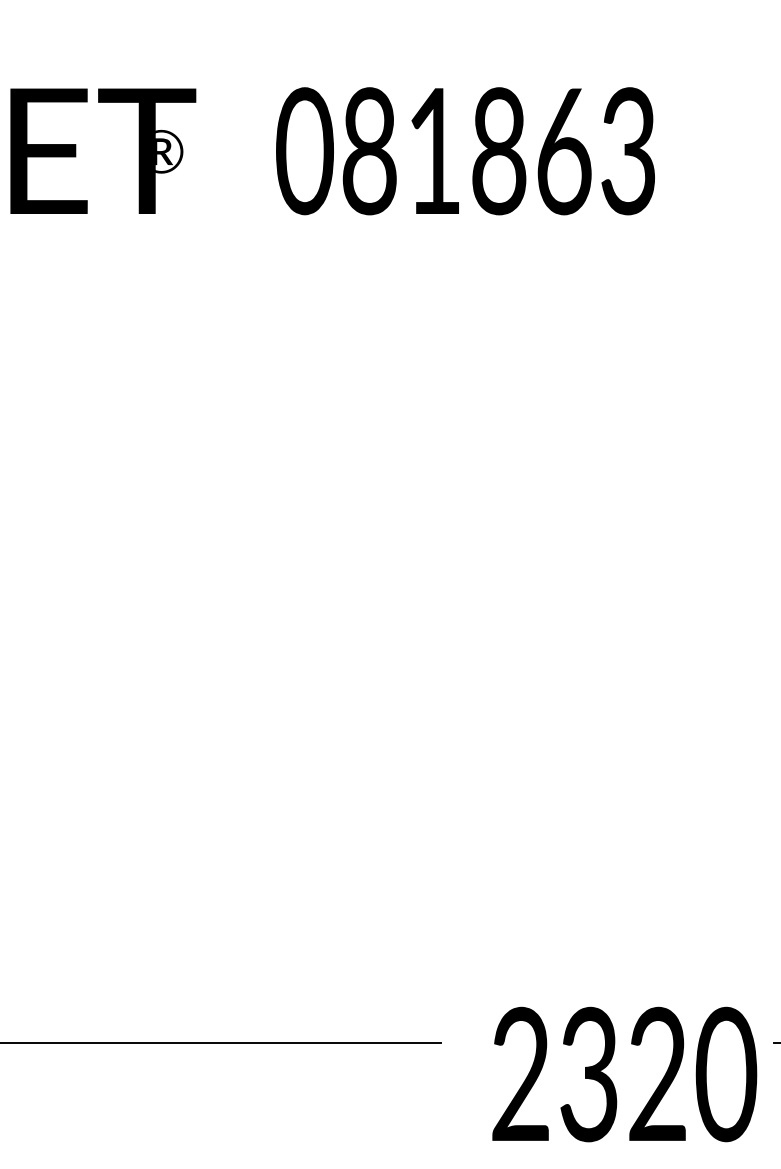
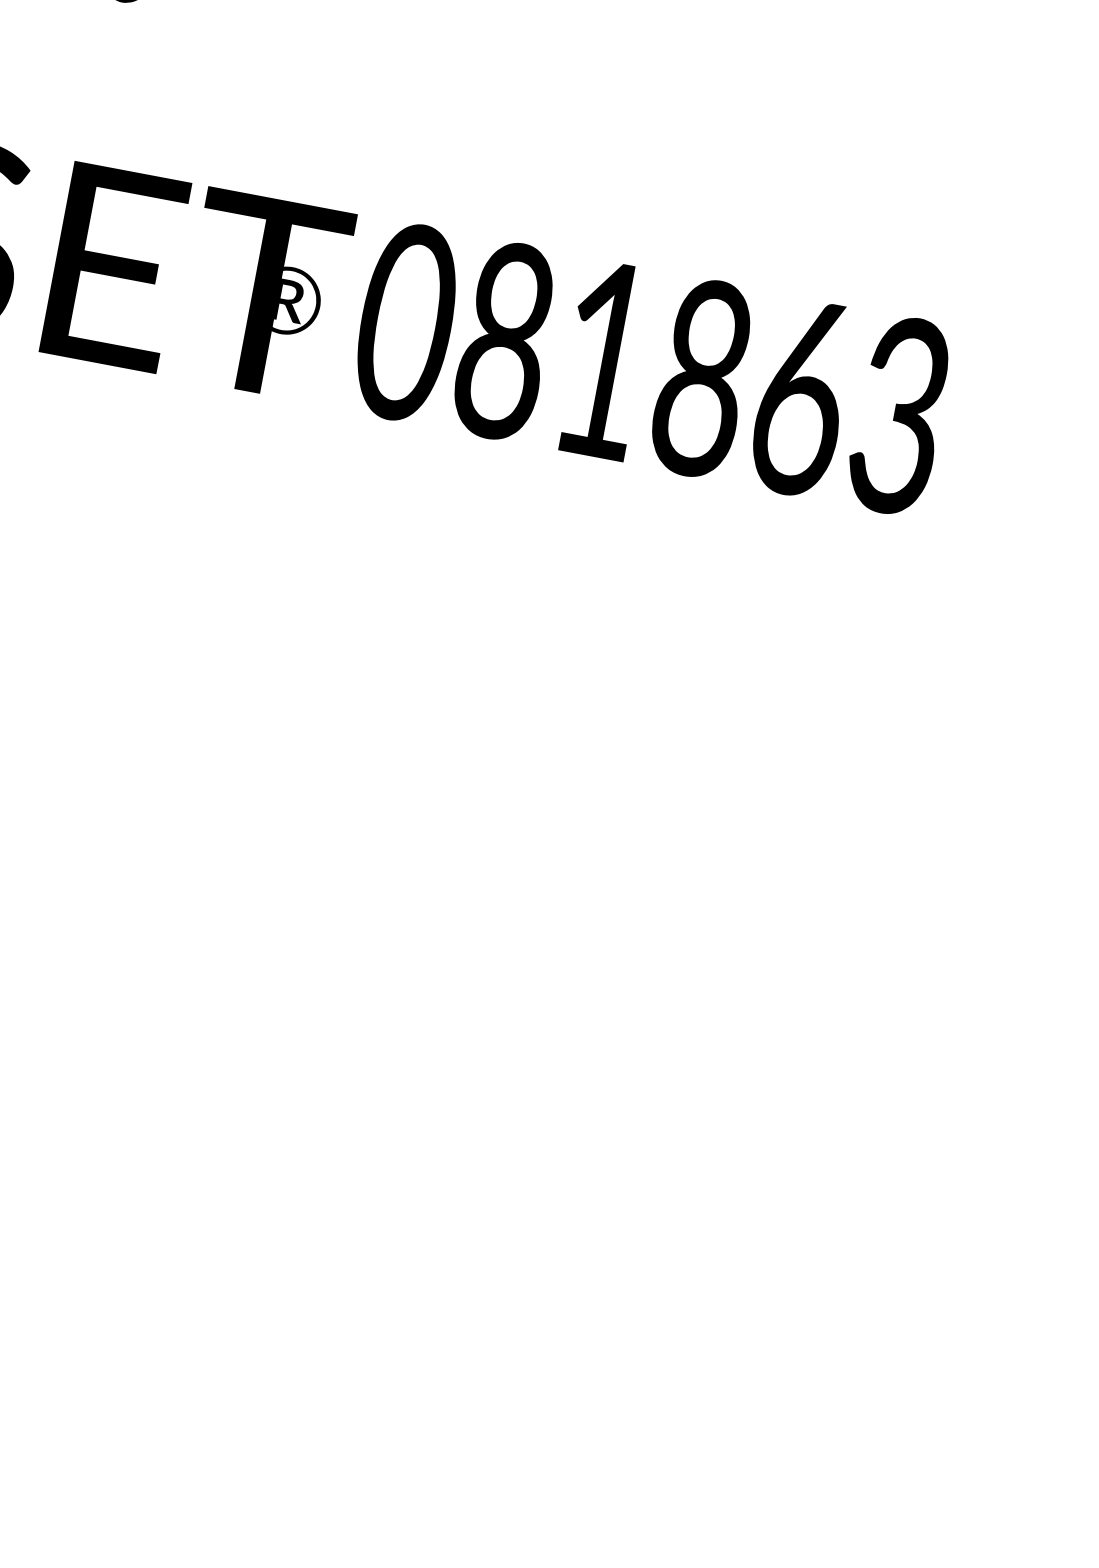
text: (465, 151) -> (651, 369), moved

